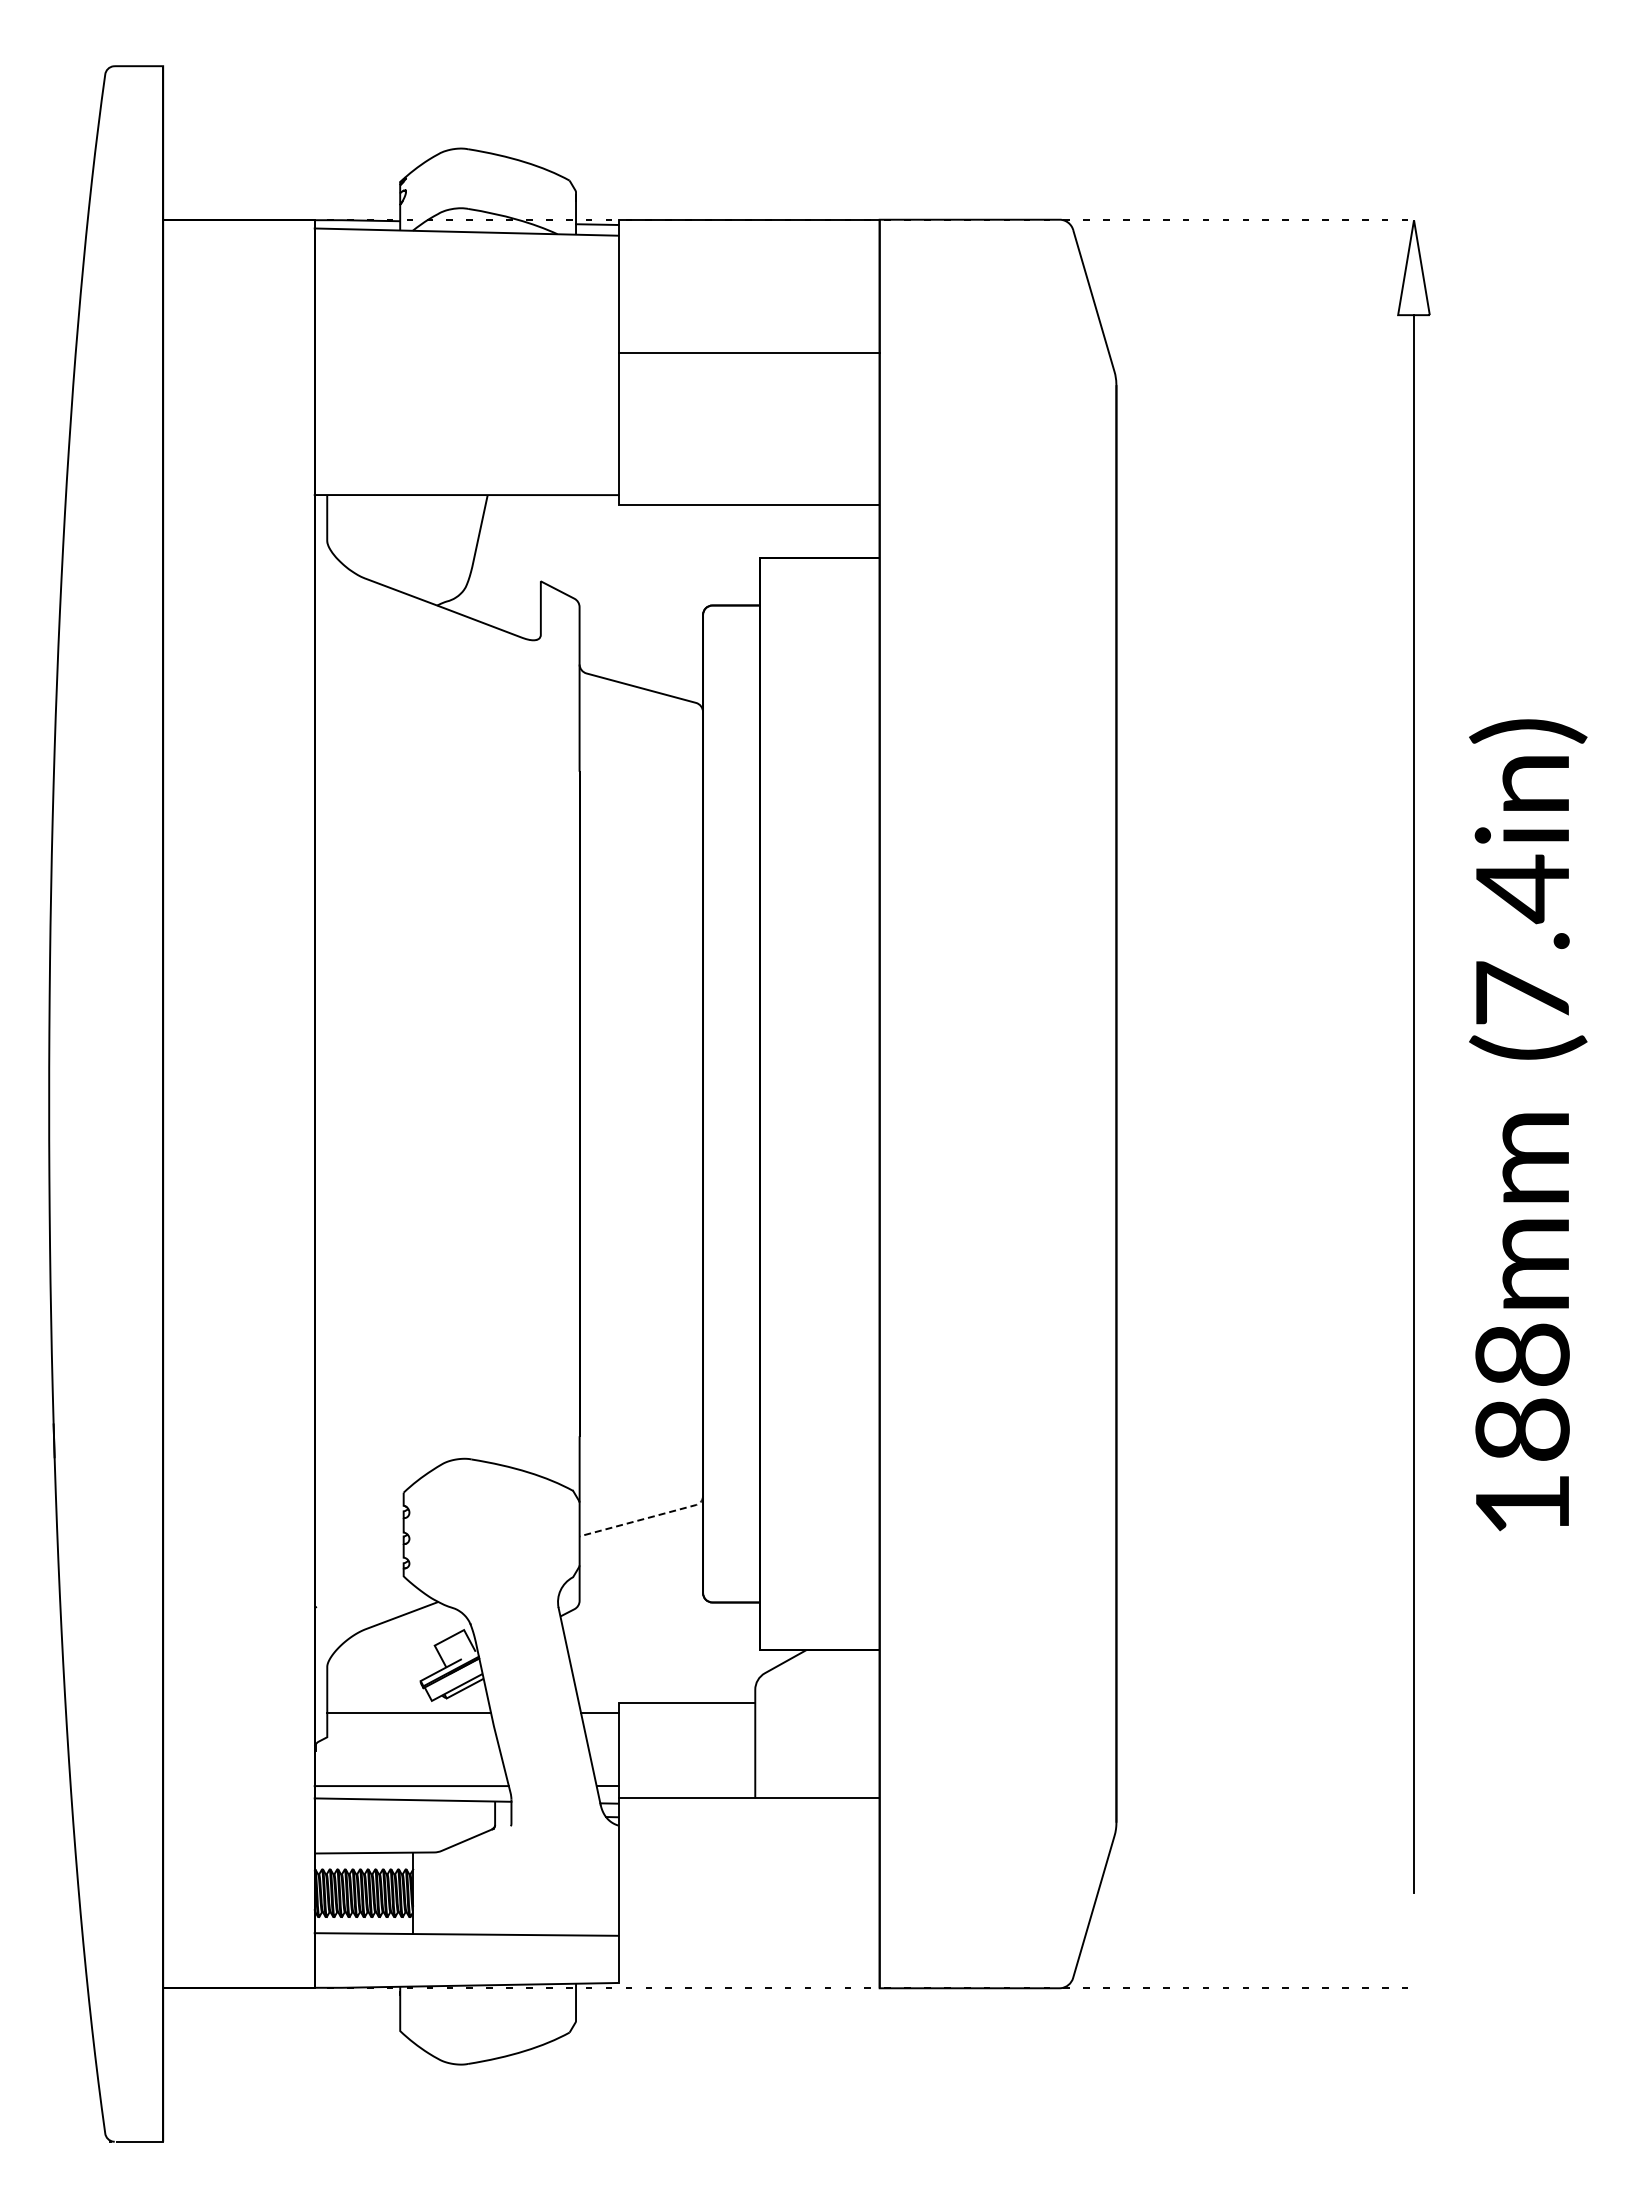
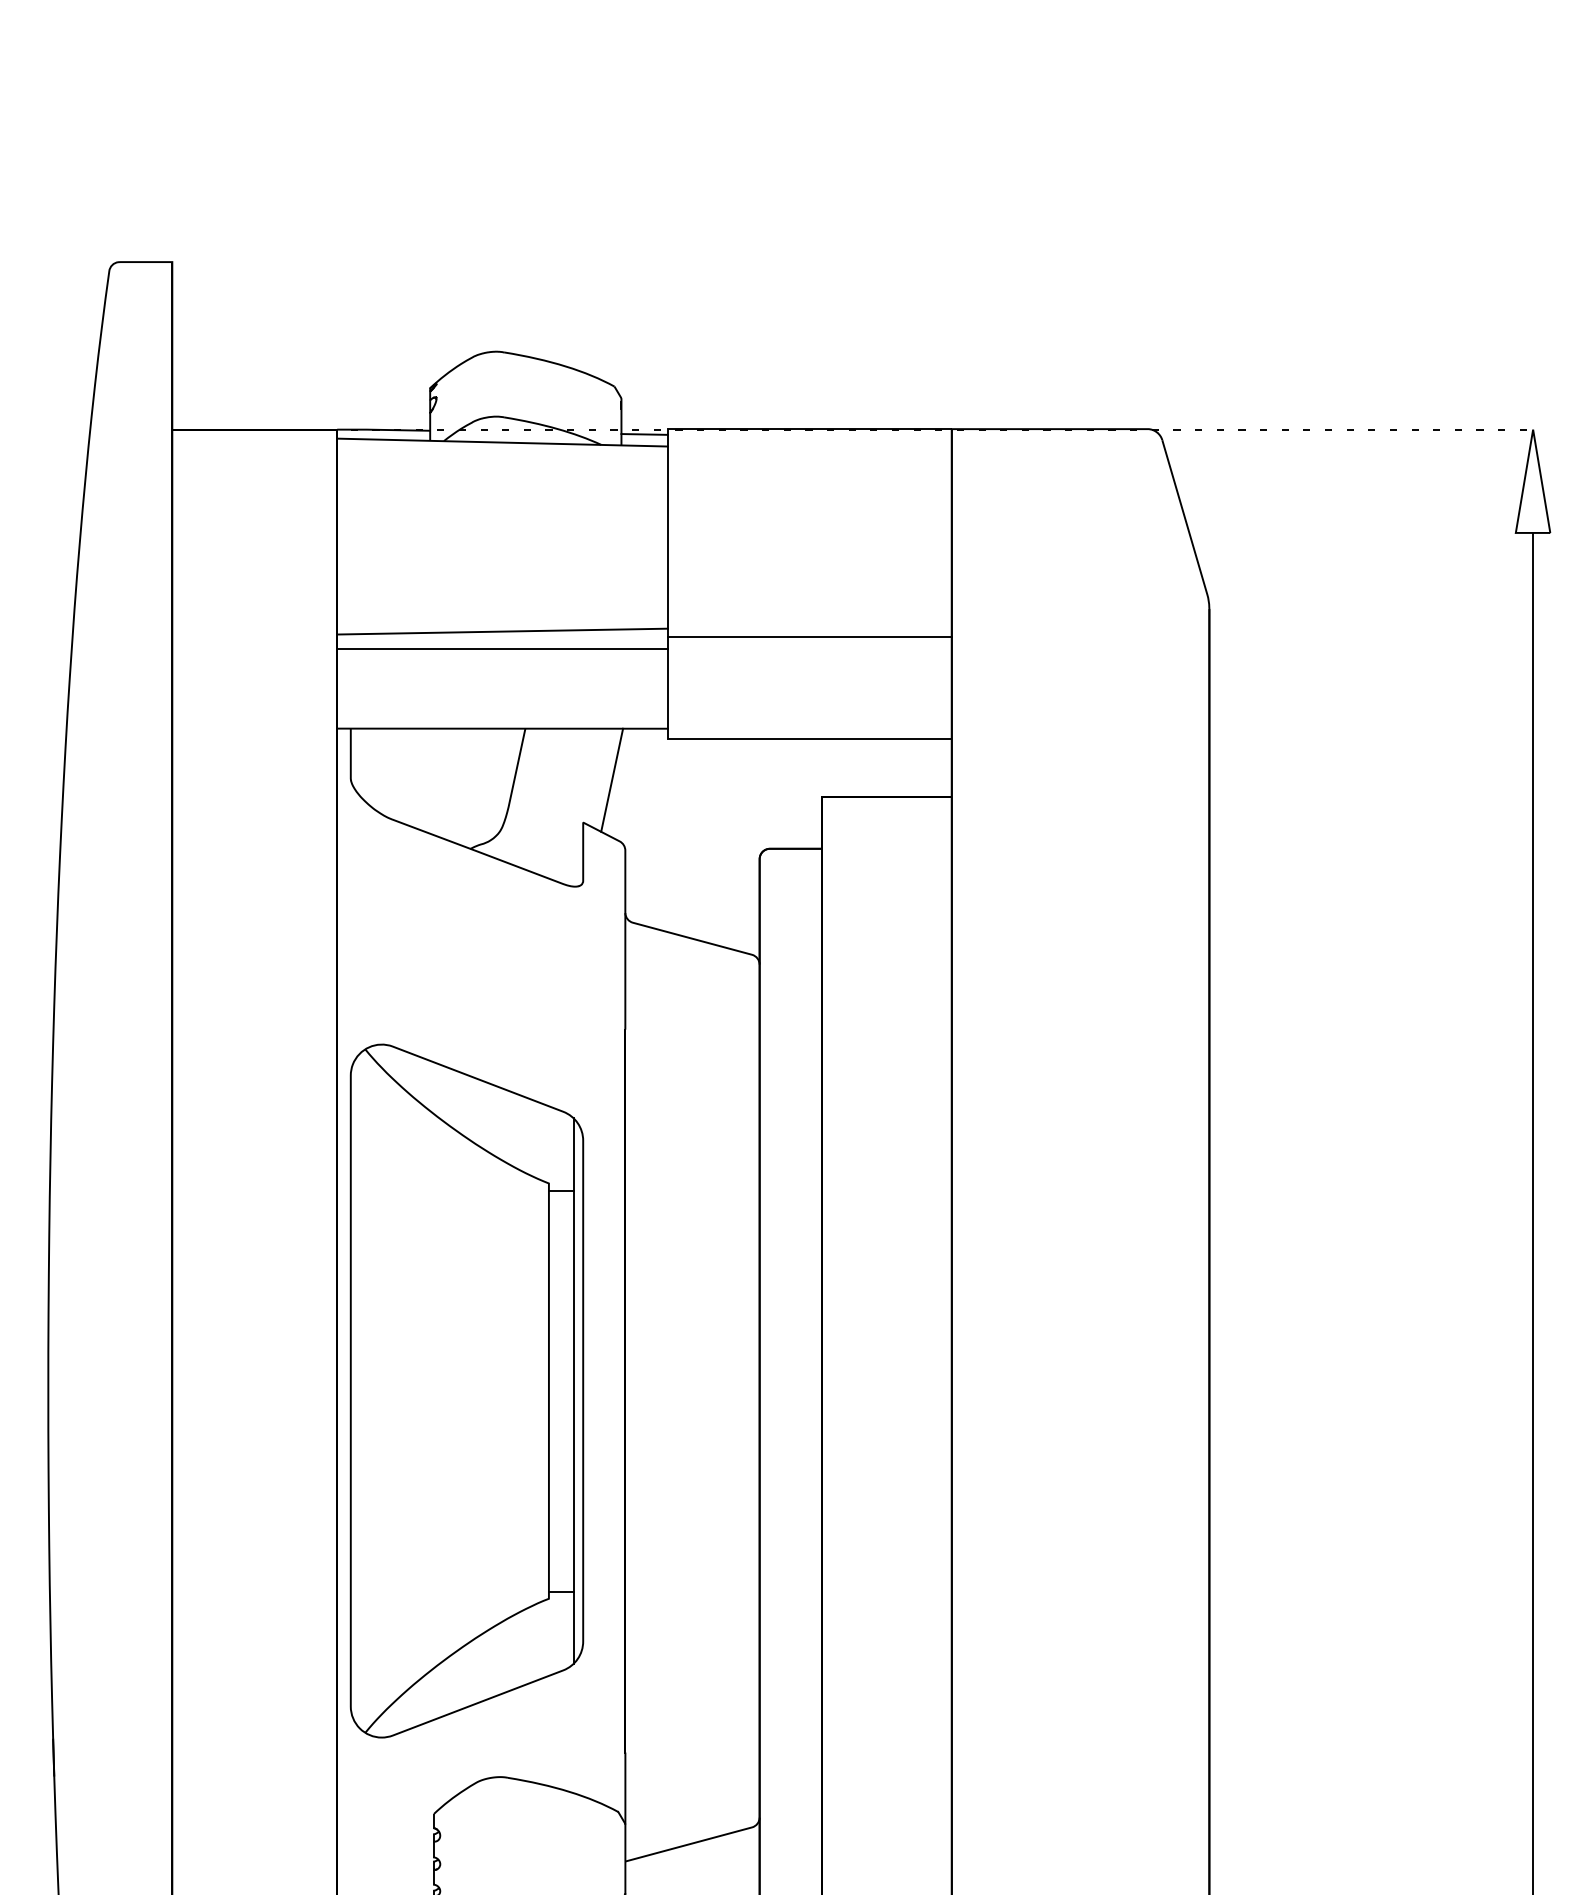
line: (748, 352) -> (809, 636), moved
line: (466, 405) -> (502, 631), added
line: (466, 421) -> (502, 648), added
line: (567, 542) -> (612, 780), added
part: (433, 1103) -> (466, 1390), added
line: (646, 1518) -> (698, 1842), dashed -> solid

